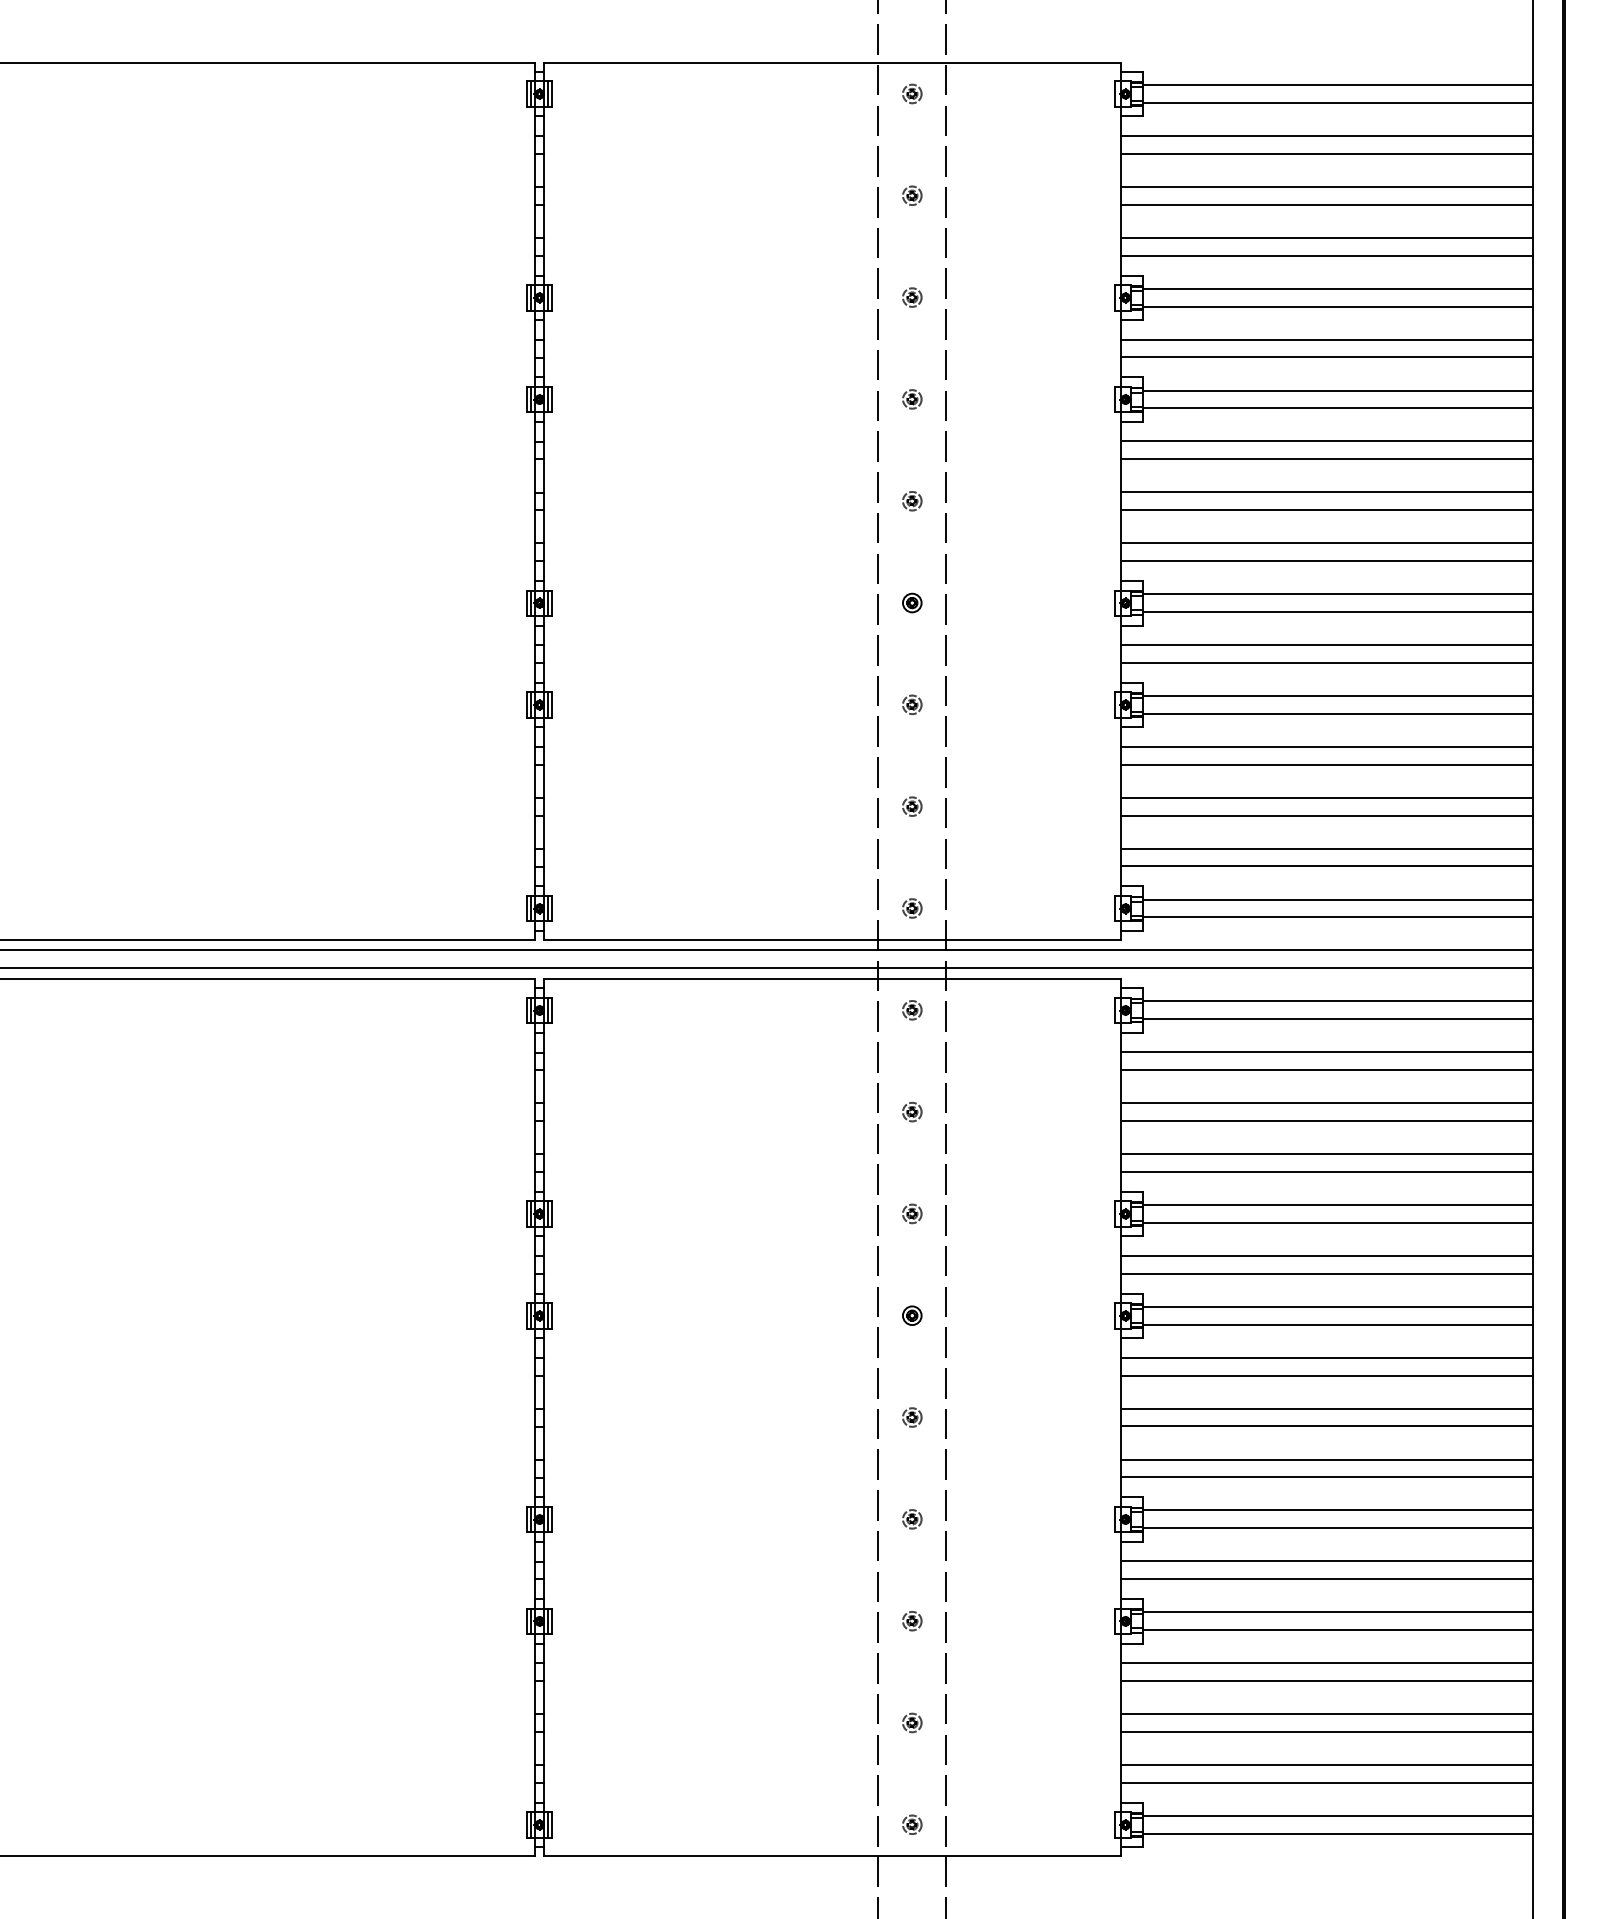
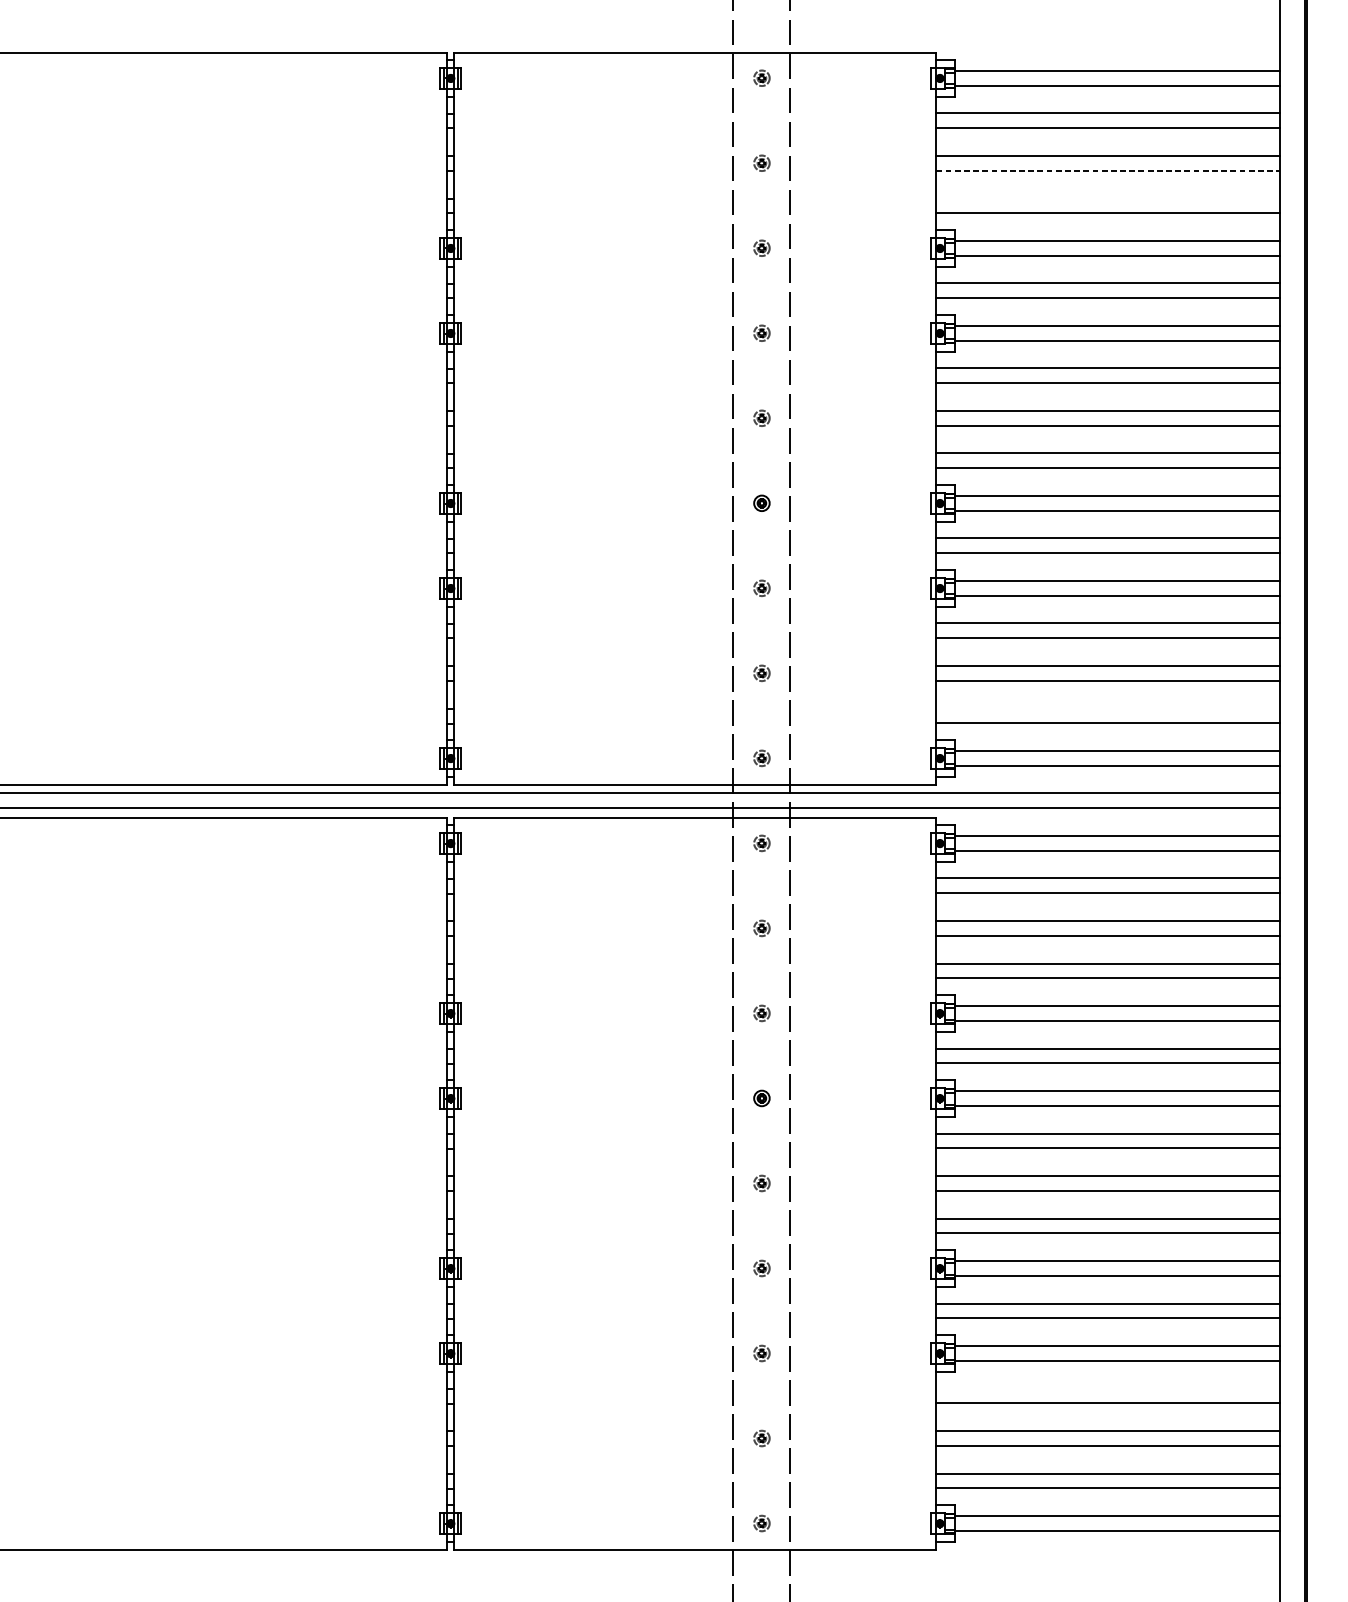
line: (1327, 204) -> (1108, 170), solid -> dashed
line: (1327, 237) -> (1108, 198), removed
line: (1327, 848) -> (1108, 708), removed
line: (1327, 1663) -> (1108, 1388), removed

